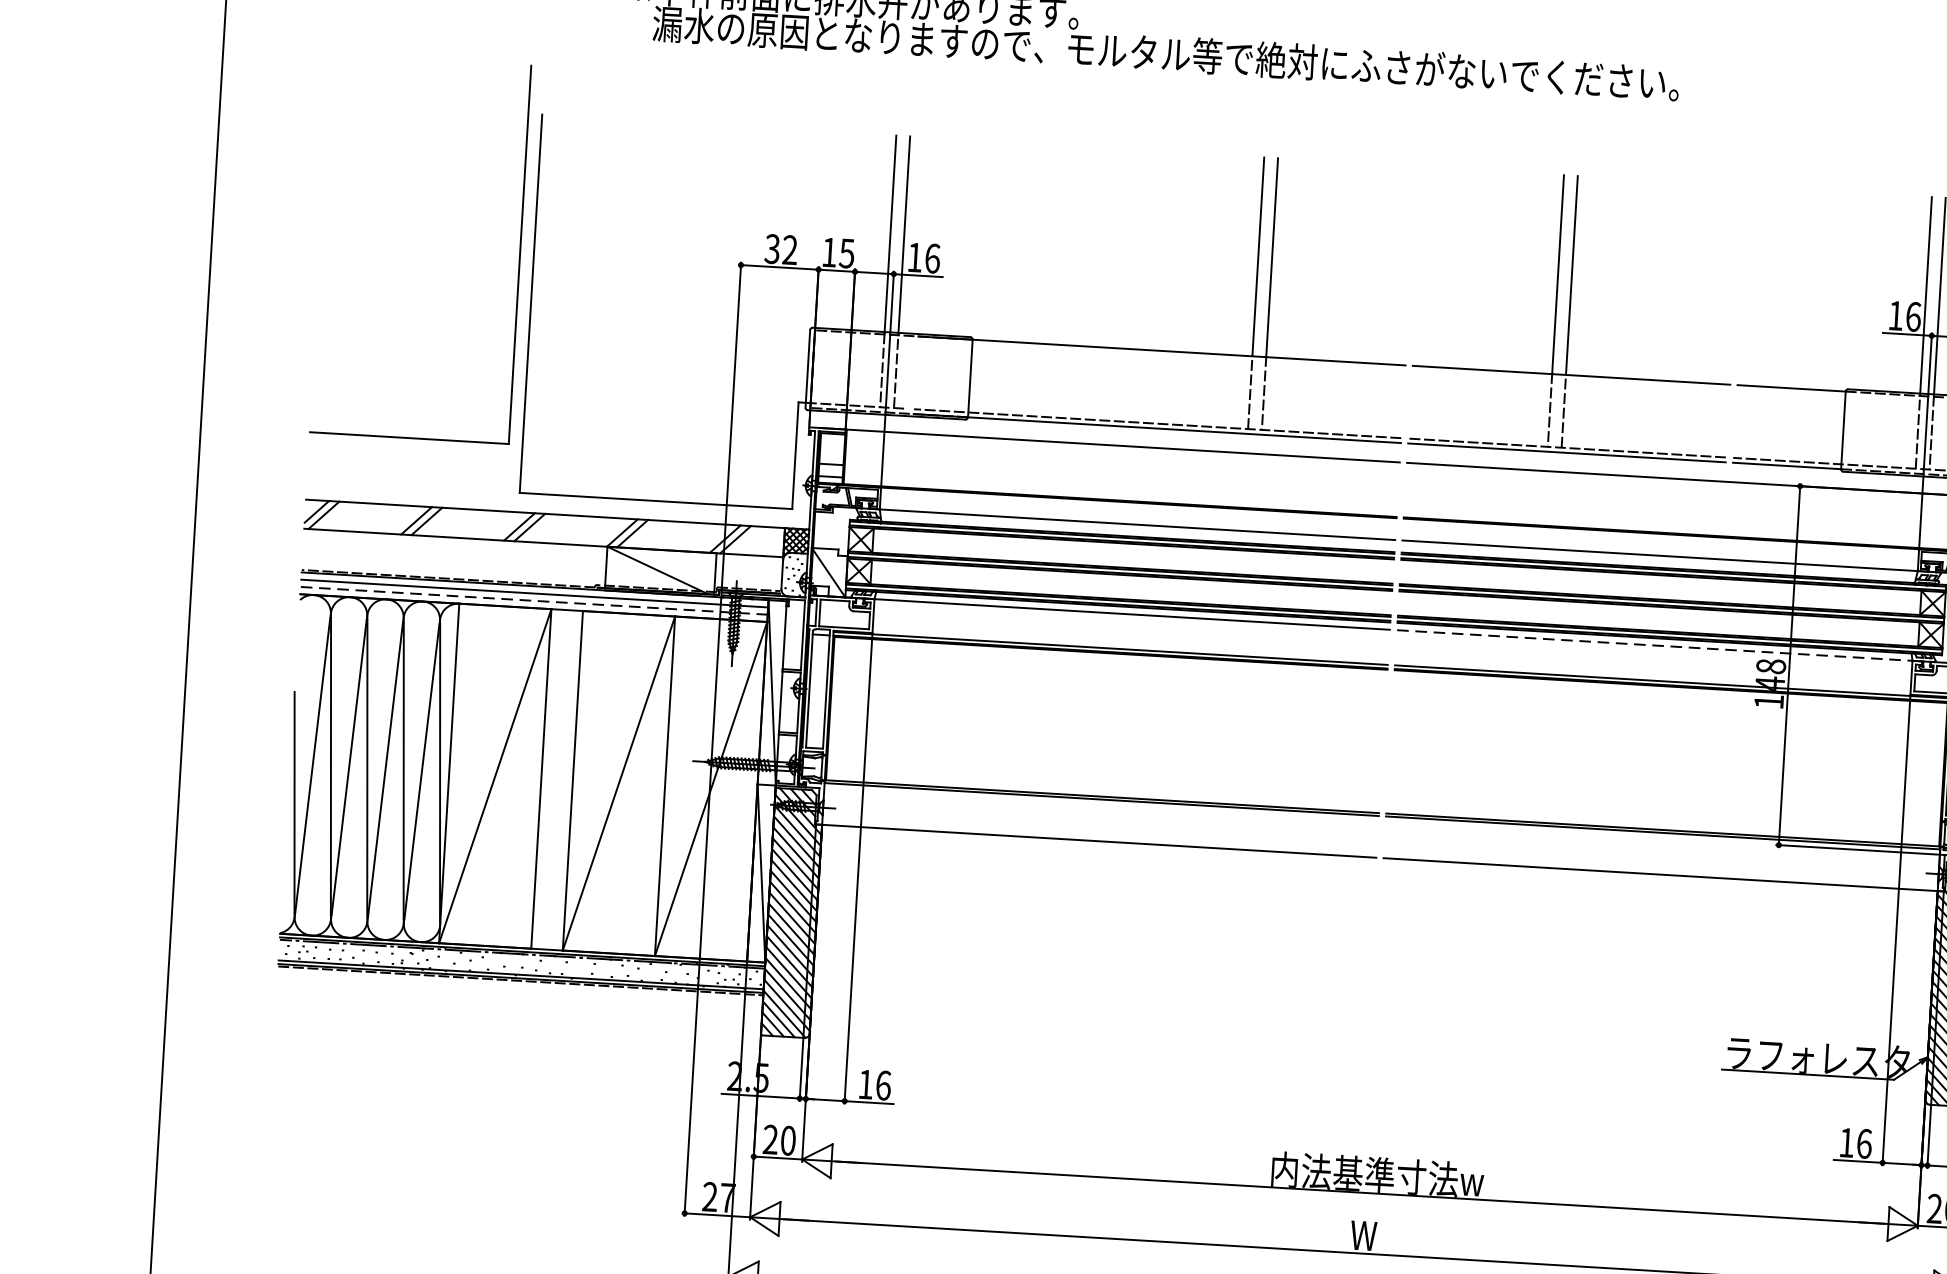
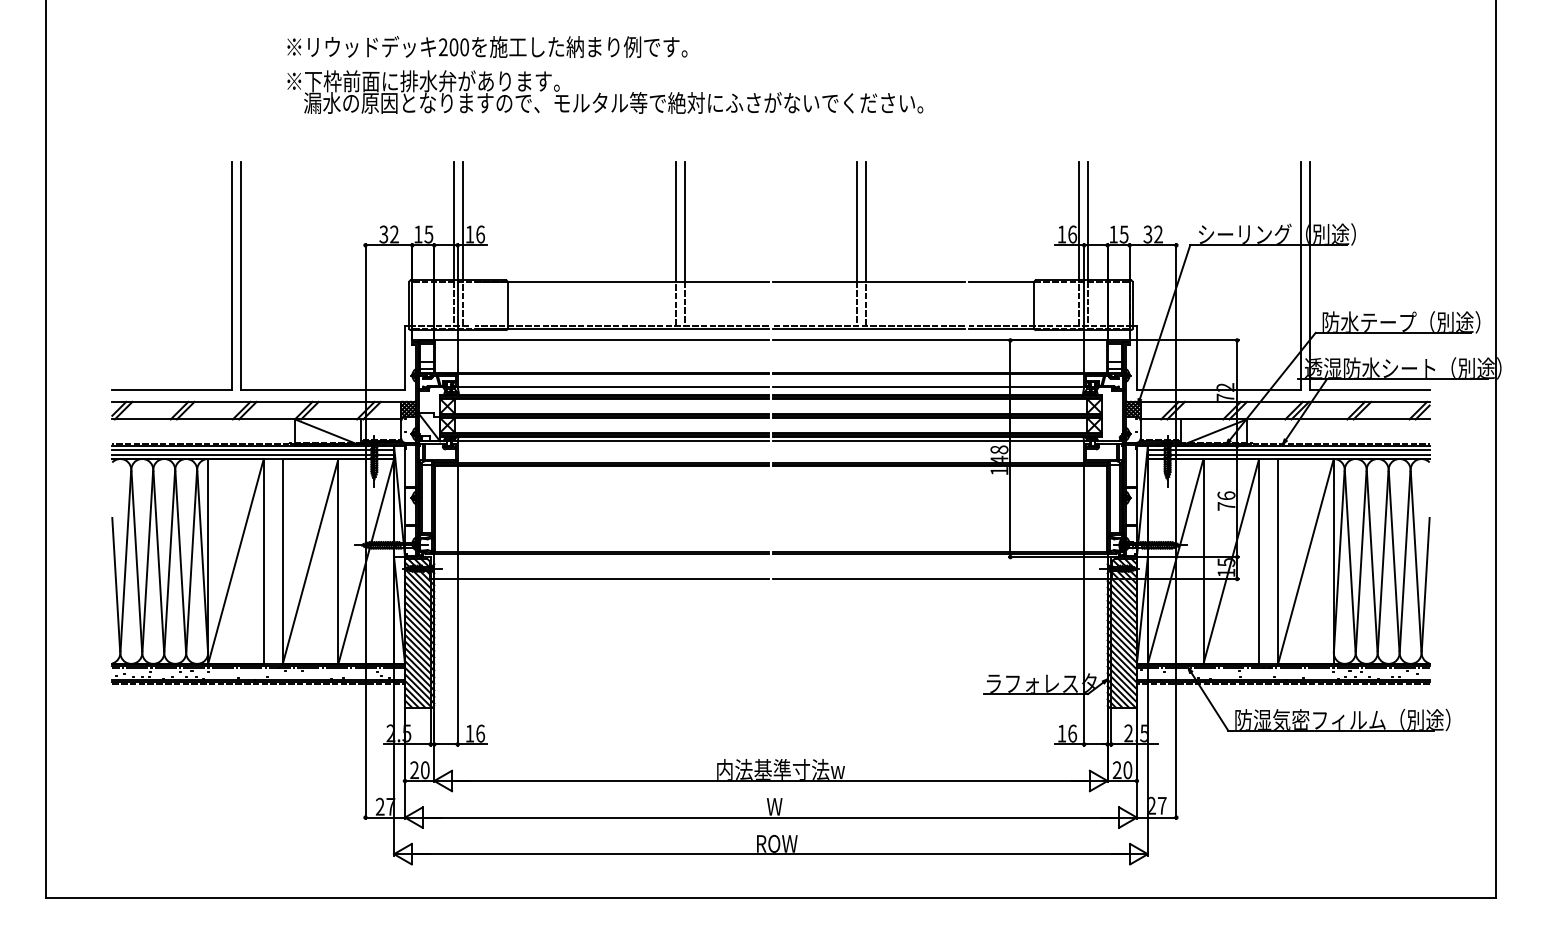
part: (518, 253) -> (231, 275), moved
line: (534, 600) -> (253, 454), dashed -> solid
line: (1656, 645) -> (929, 441), dashed -> solid

